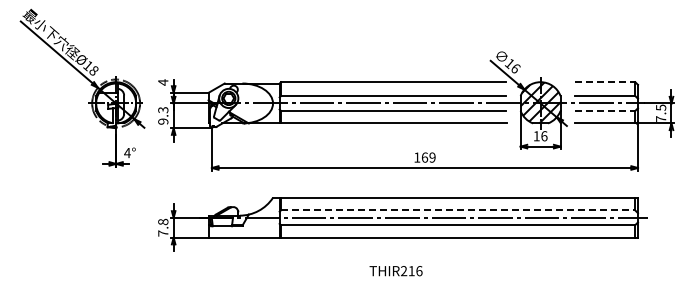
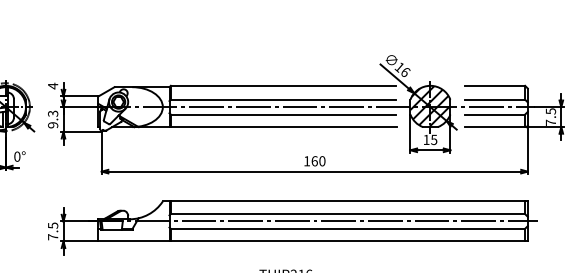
line: (605, 82) -> (495, 86), dashed -> solid
line: (605, 110) -> (495, 114), dashed -> solid
text: (544, 136) -> (434, 140), 16 -> 15
text: (127, 152) -> (17, 156), 4° -> 0°
text: (432, 157) -> (322, 161), 169 -> 160
line: (458, 210) -> (348, 214), dashed -> solid
text: (163, 222) -> (53, 226), 7.8 -> 7.5

